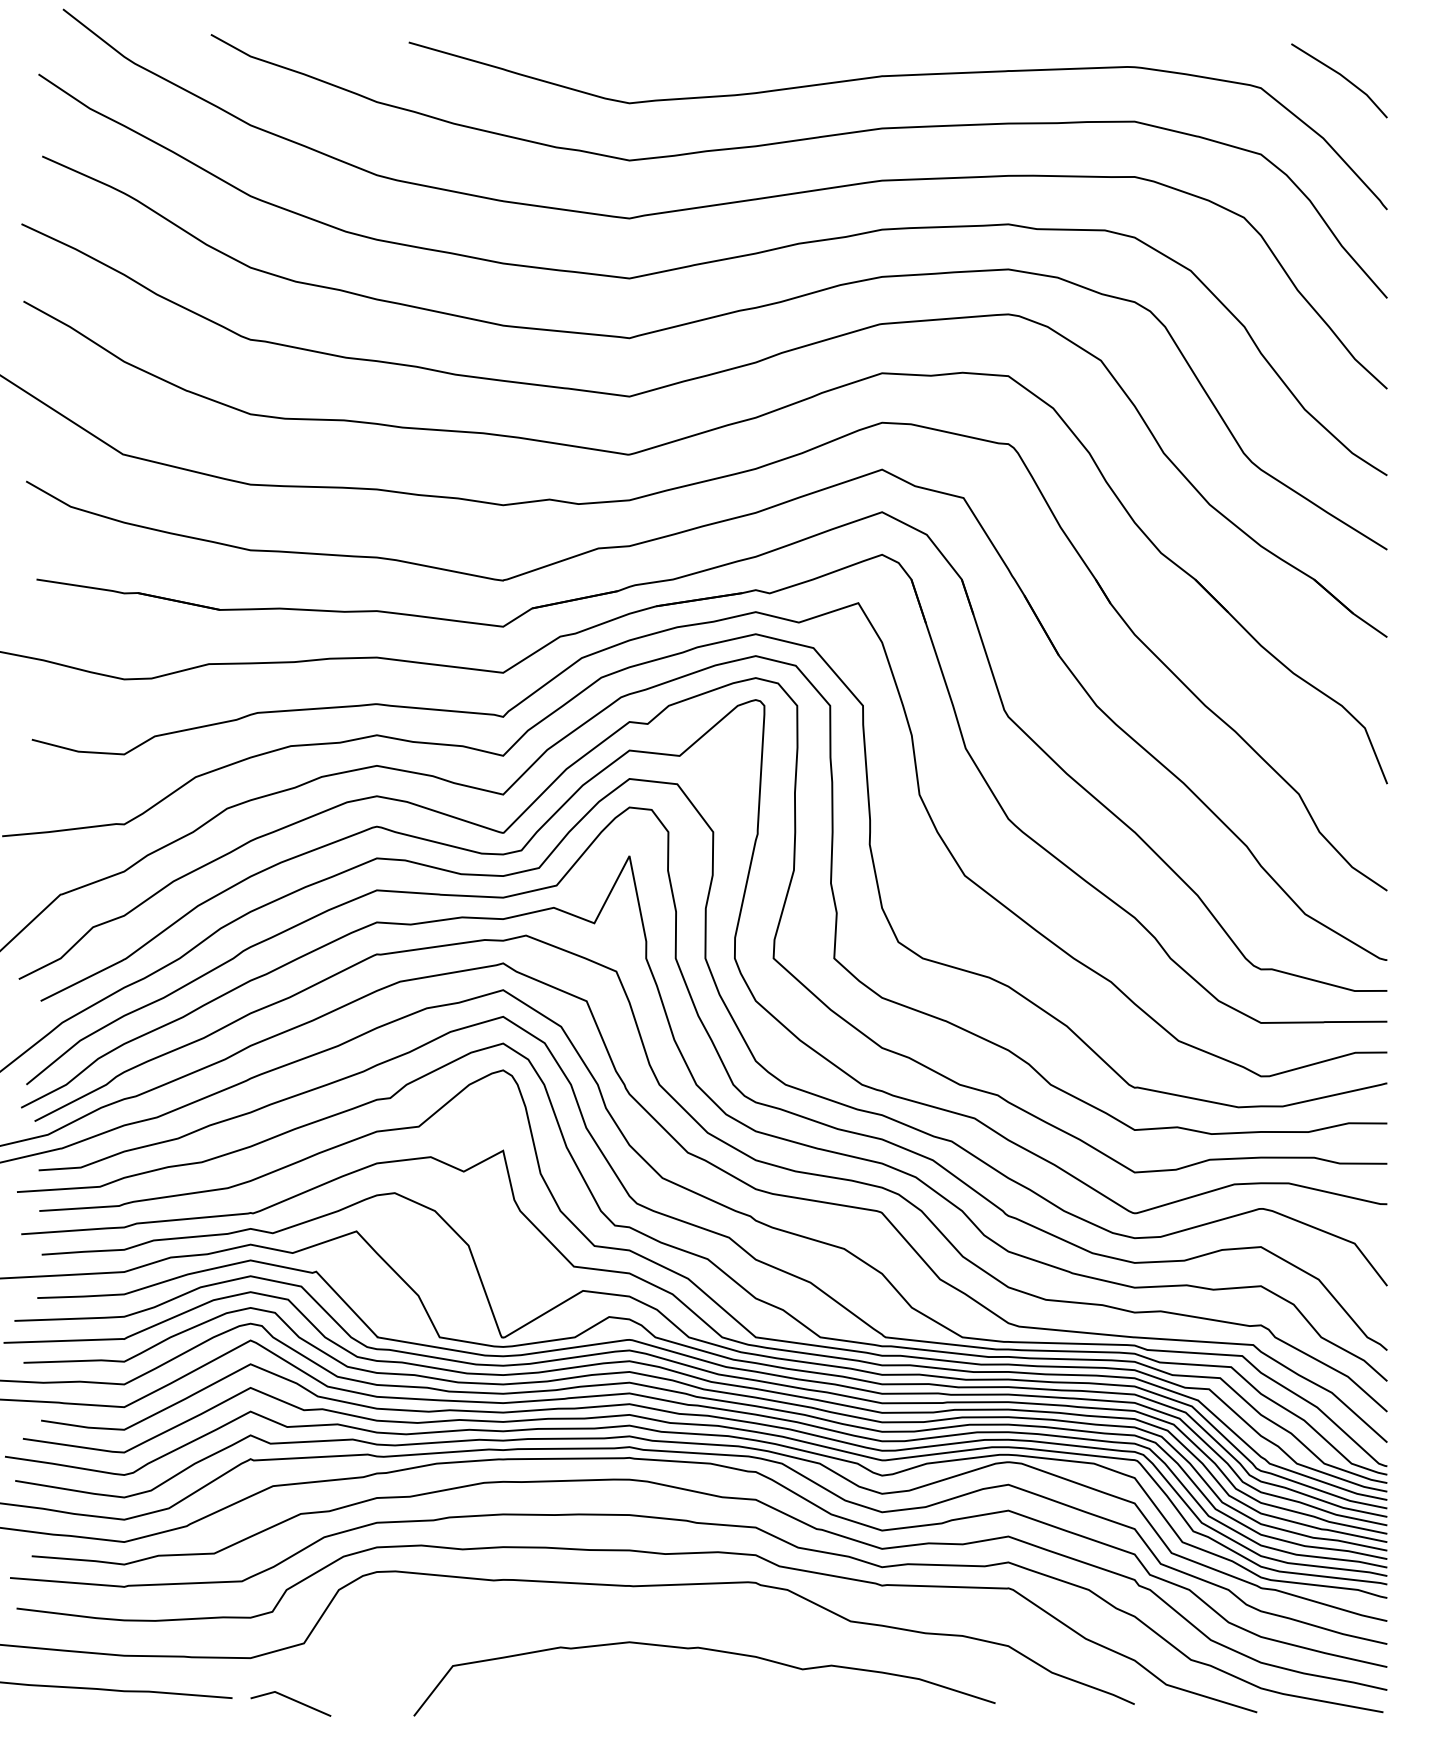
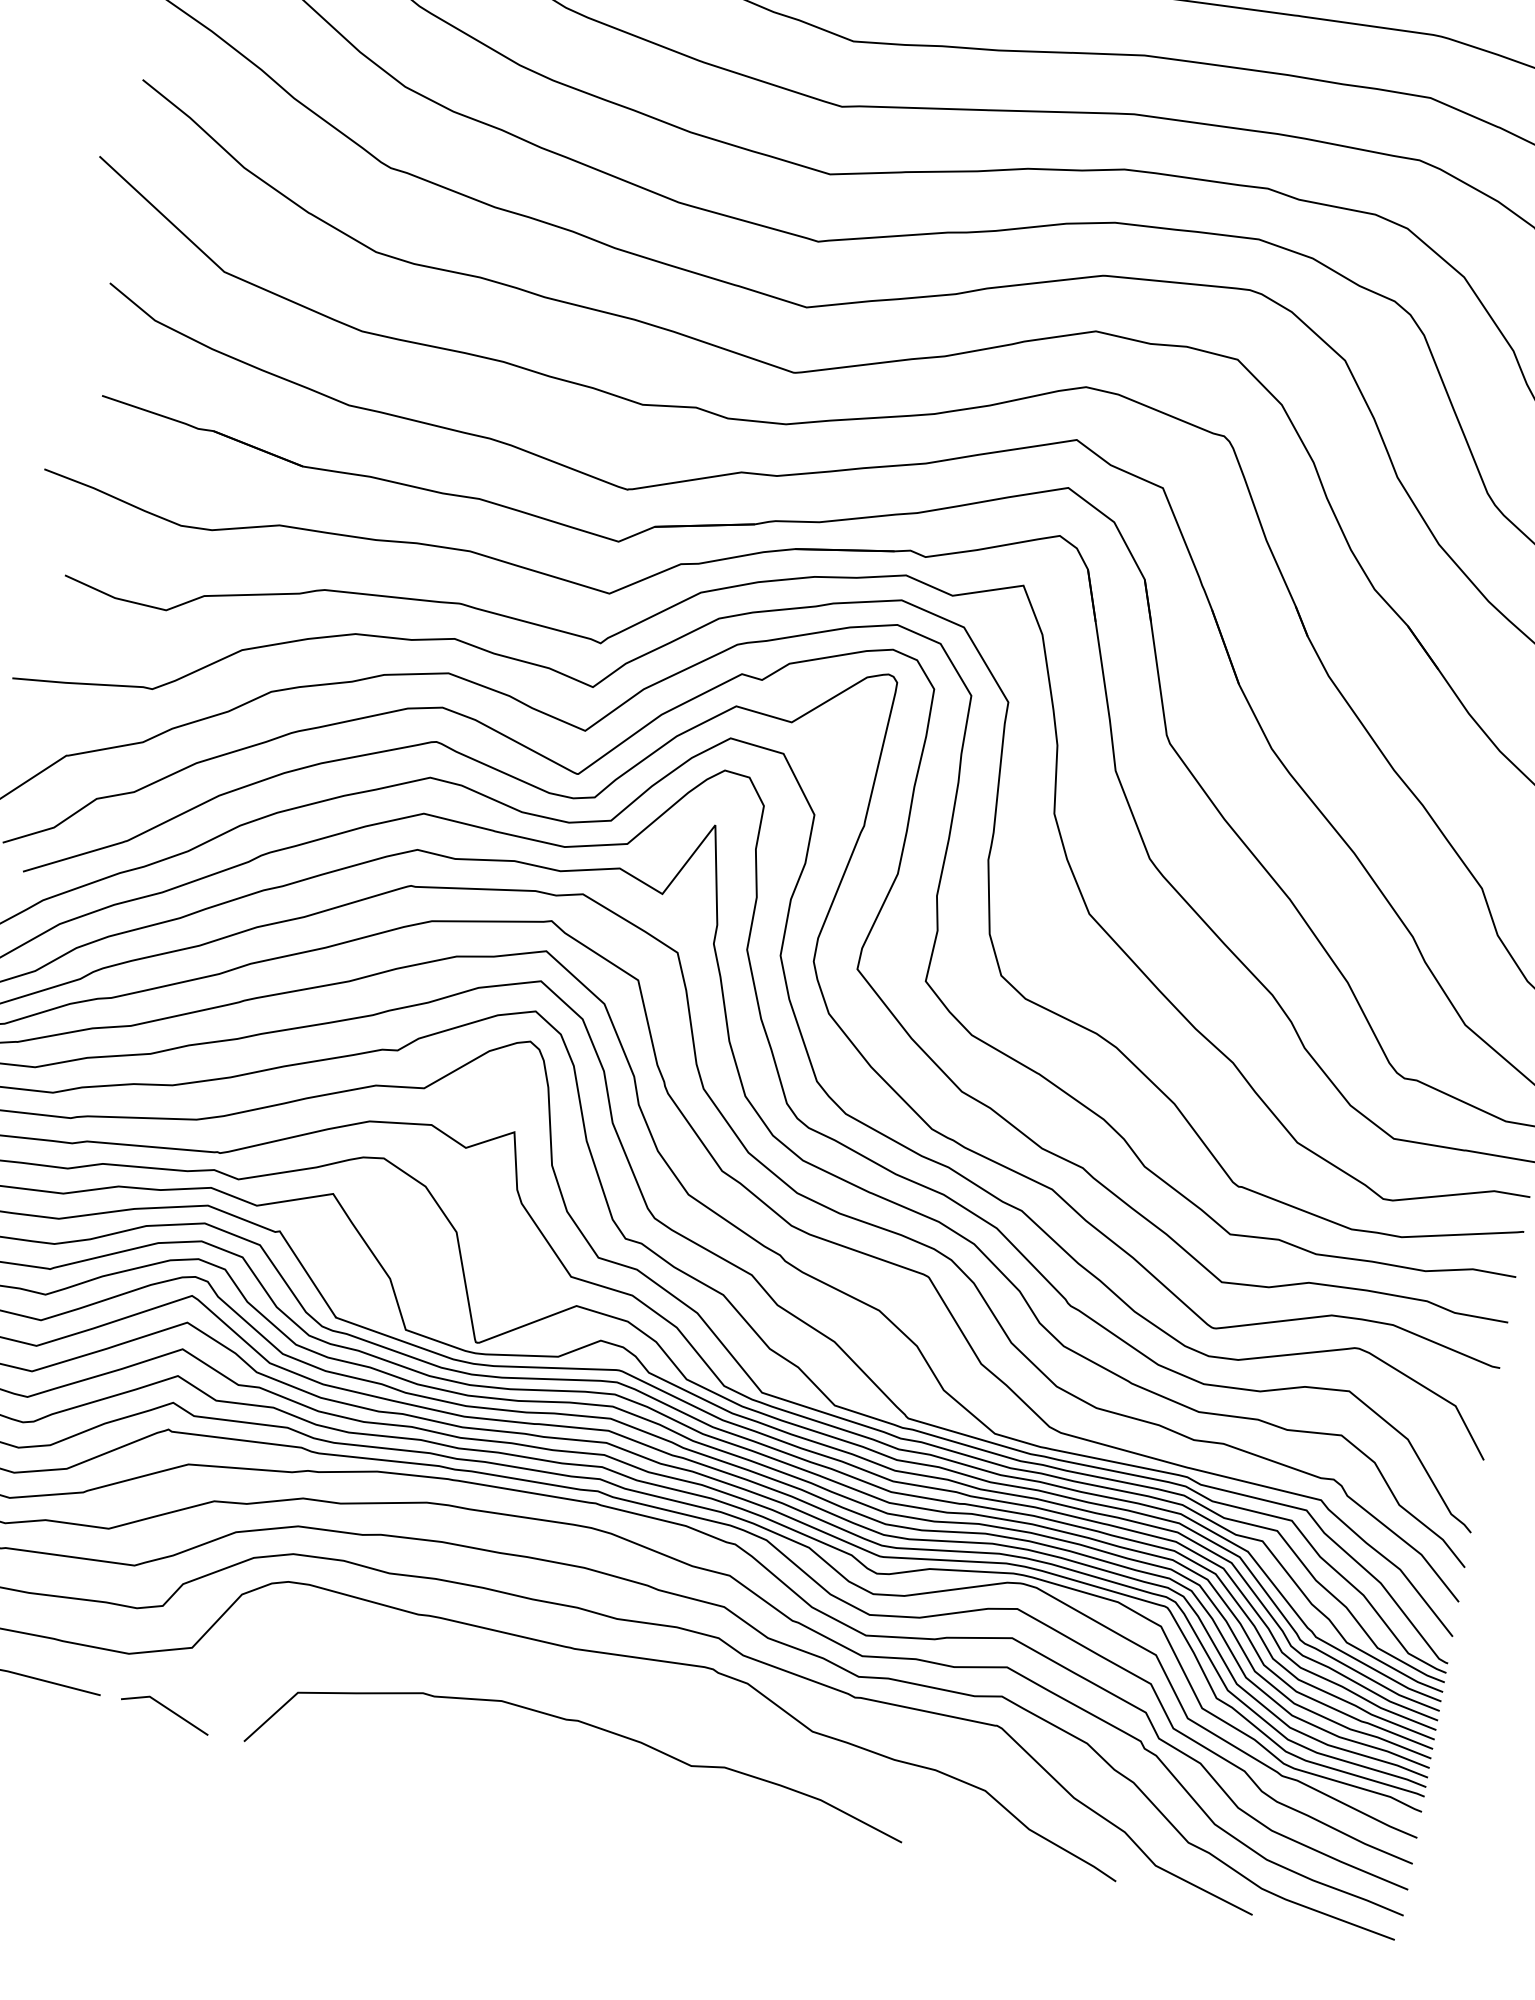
curve: (707, 1650) -> (587, 1725), moved

